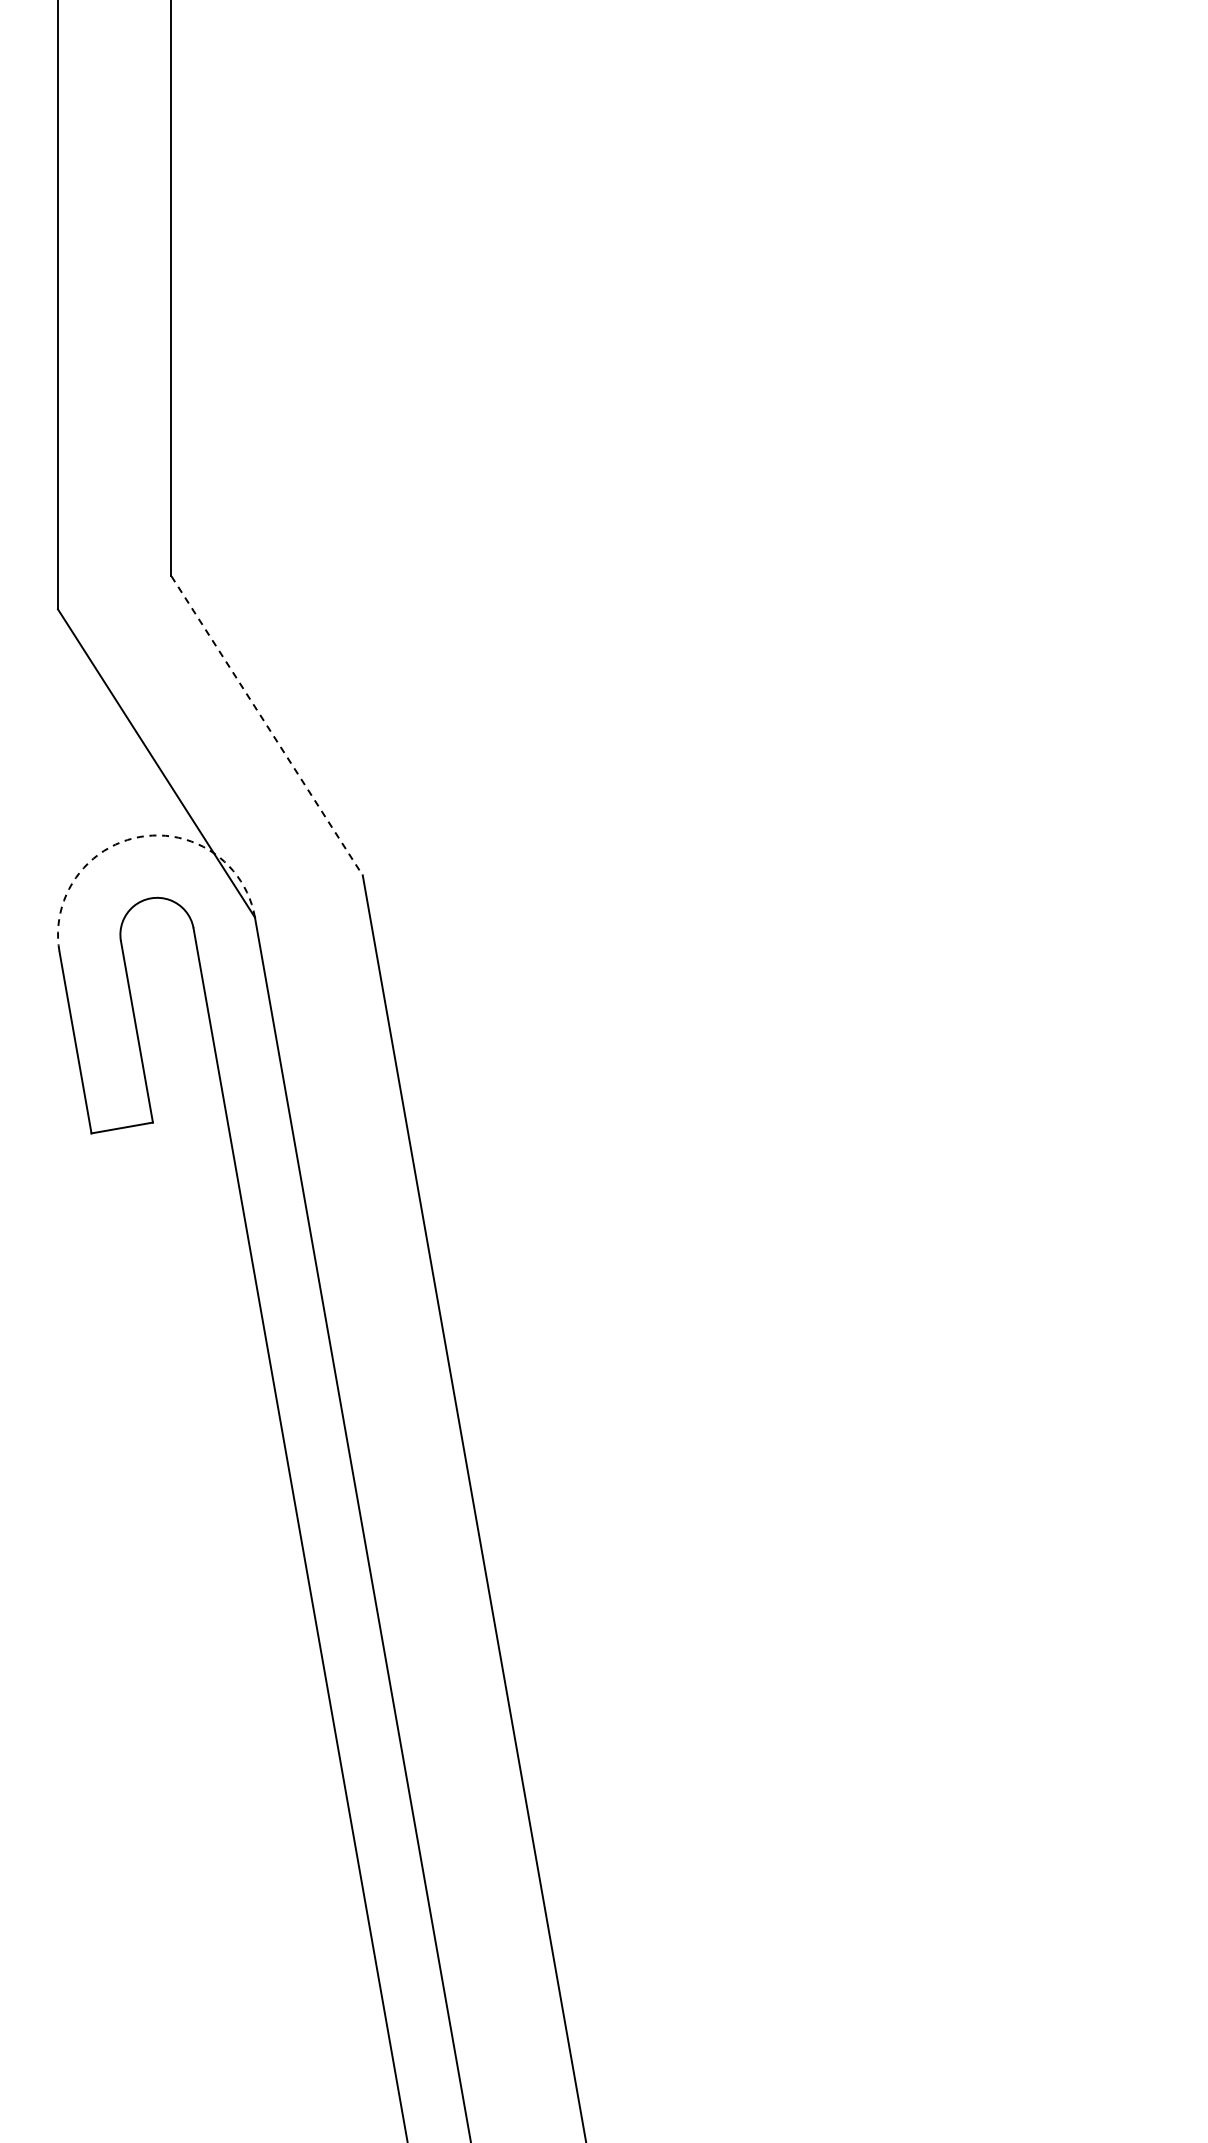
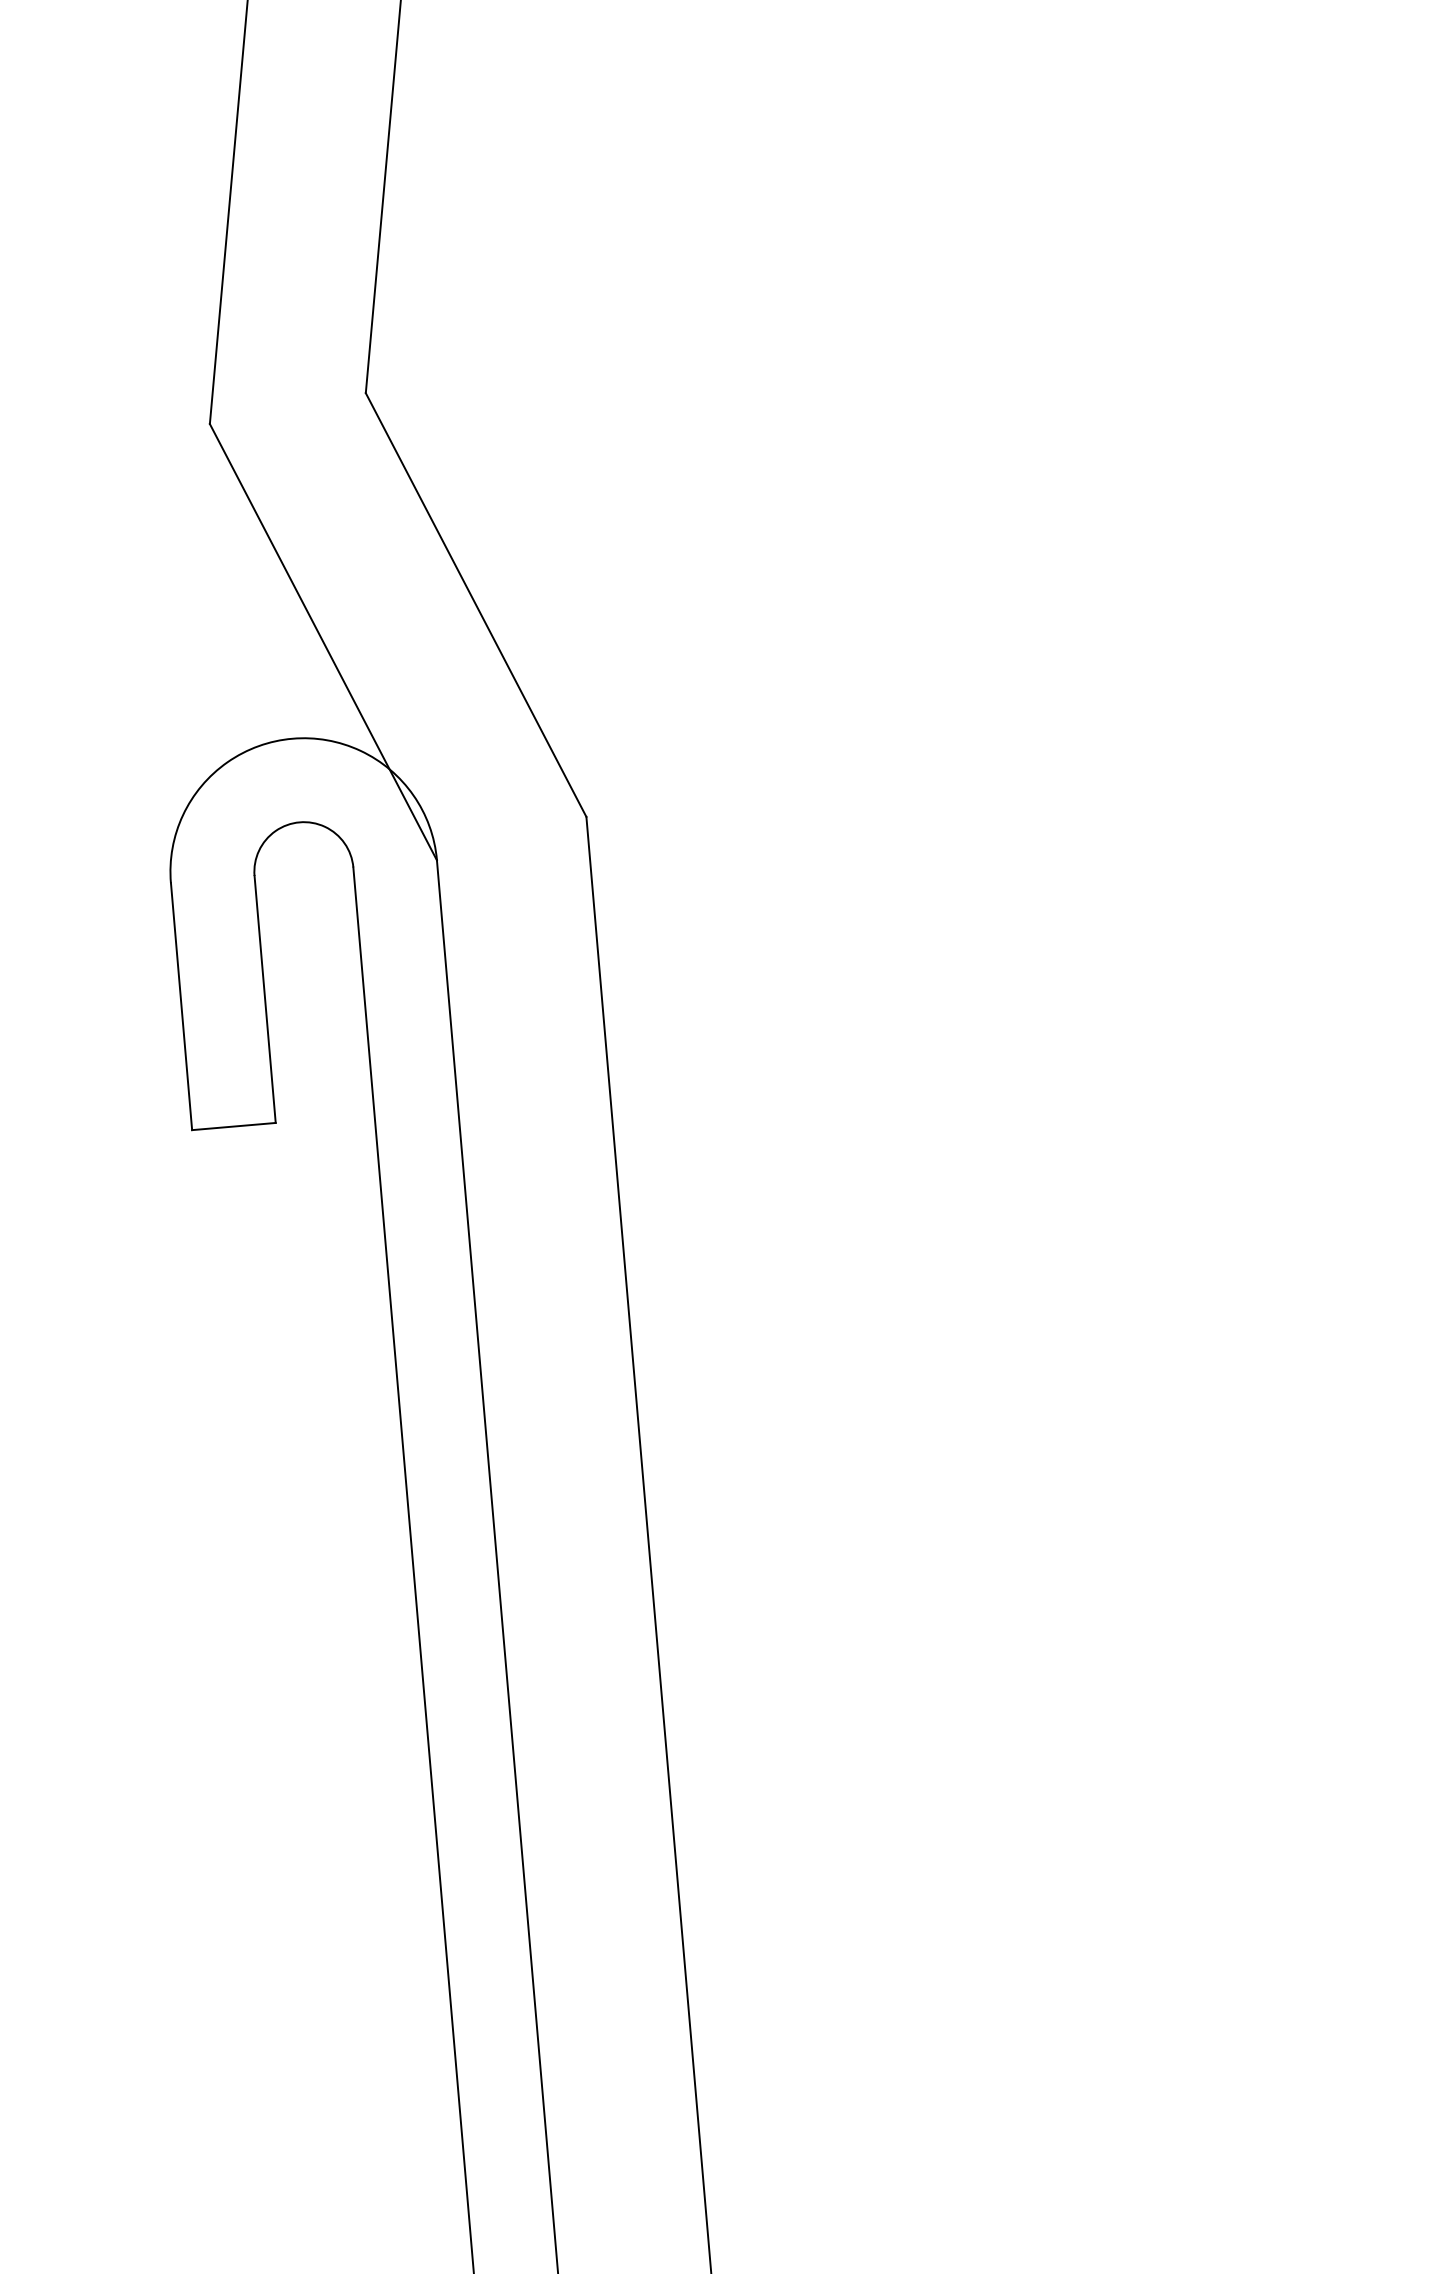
line: (267, 725) -> (476, 604), dashed -> solid
arc: (140, 836) -> (293, 738), dashed -> solid

